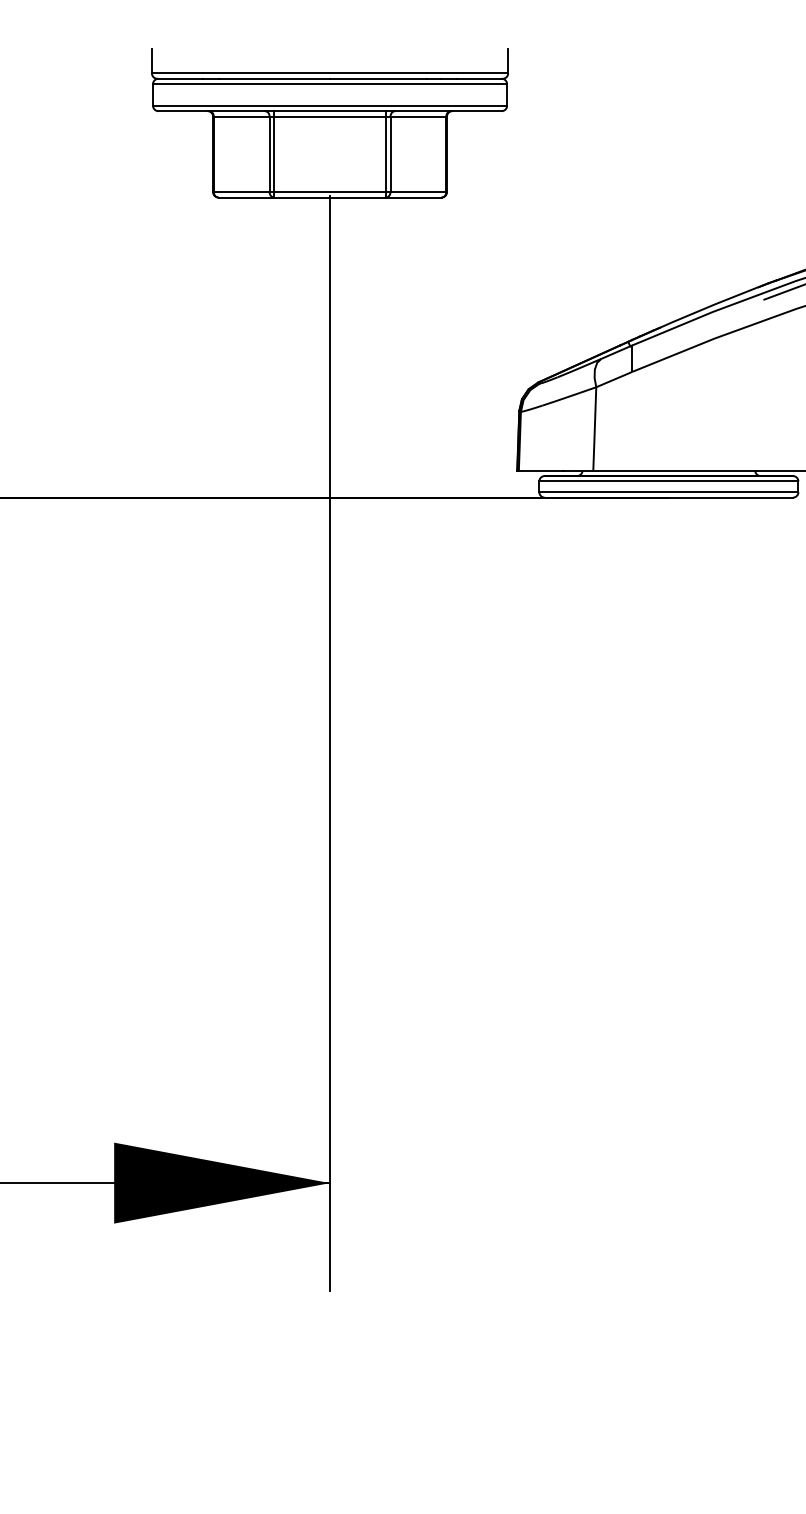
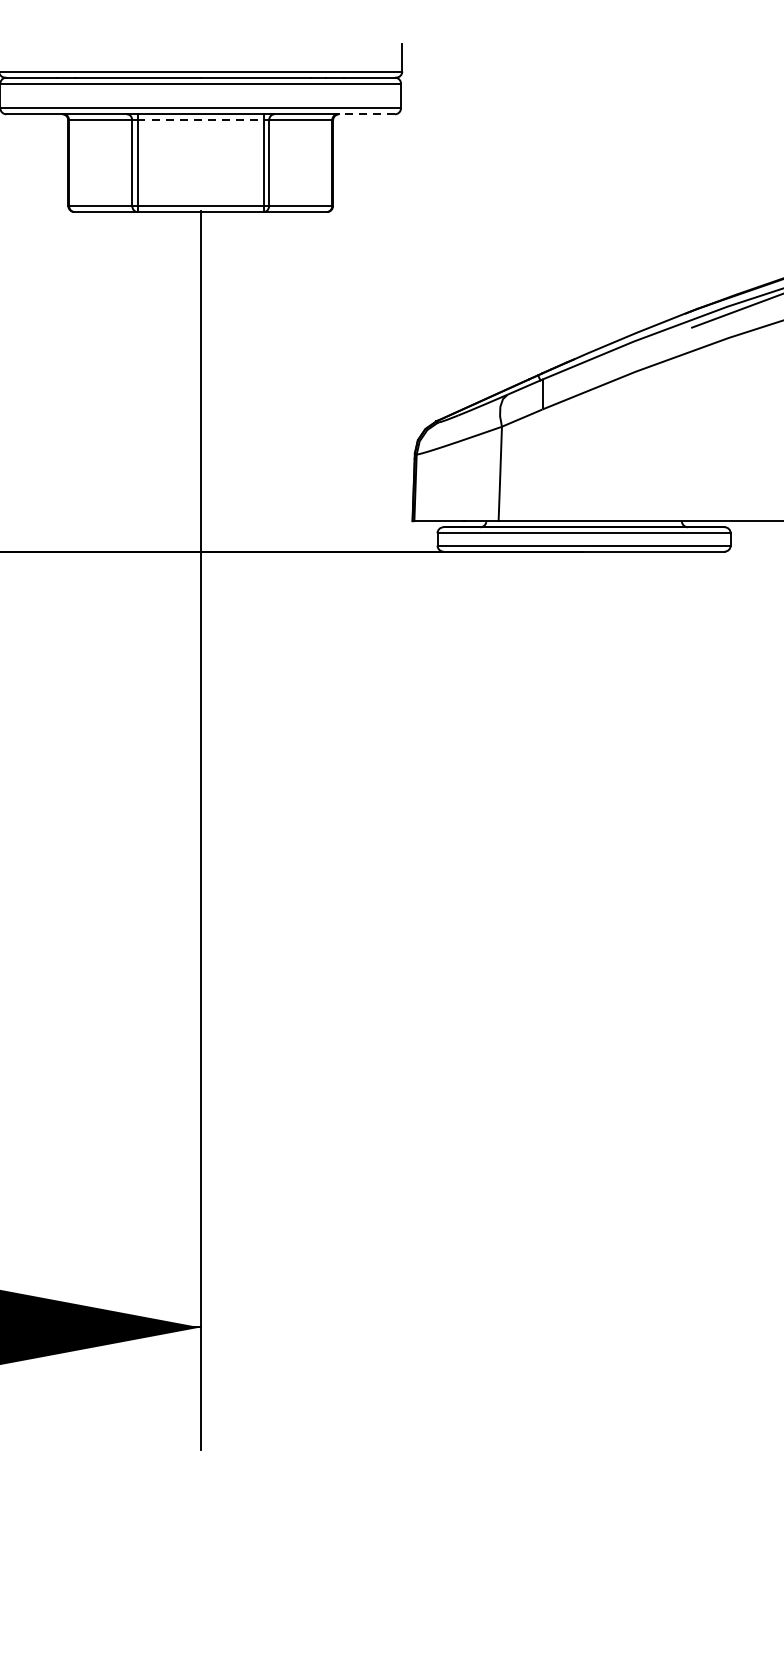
line: (477, 111) -> (367, 114), solid -> dashed
line: (330, 116) -> (201, 120), solid -> dashed

